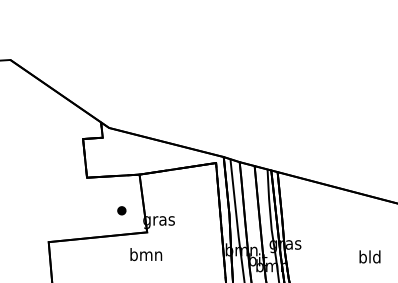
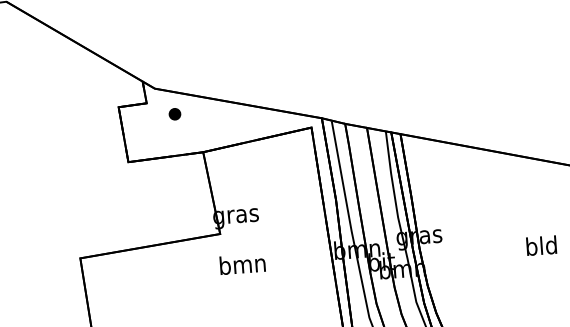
part: (121, 210) -> (174, 113), moved
text: (146, 254) -> (243, 264), moved

